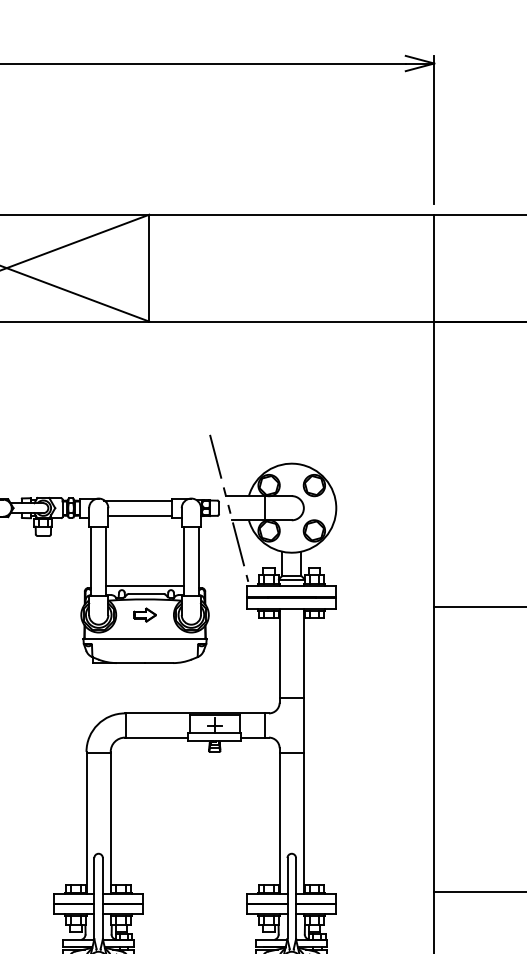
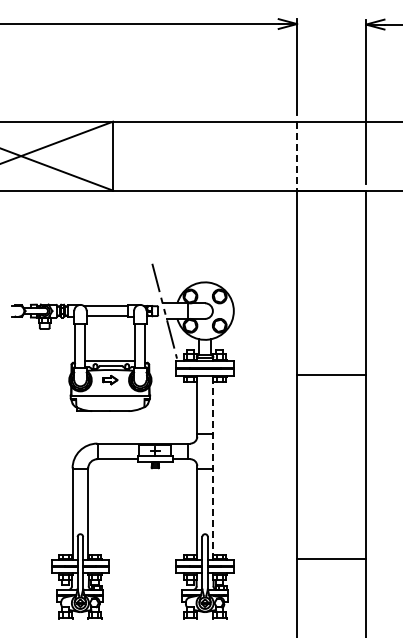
line: (434, 268) -> (297, 156), solid -> dashed
line: (303, 751) -> (212, 468), solid -> dashed

